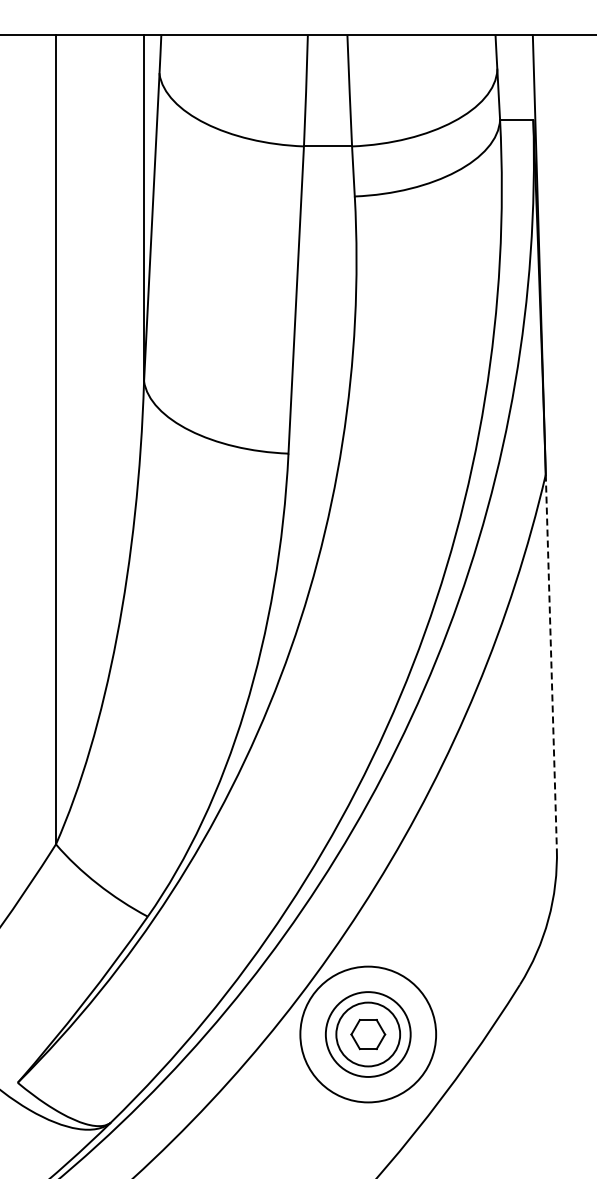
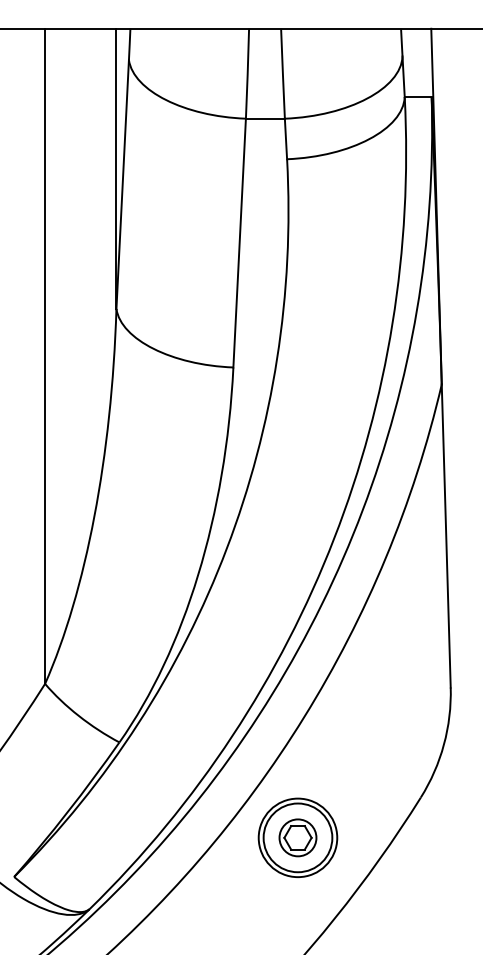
line: (551, 662) -> (446, 536), dashed -> solid
circle: (367, 1034) -> (297, 837), size x0.71
circle: (368, 1034) -> (298, 837), size x0.71

